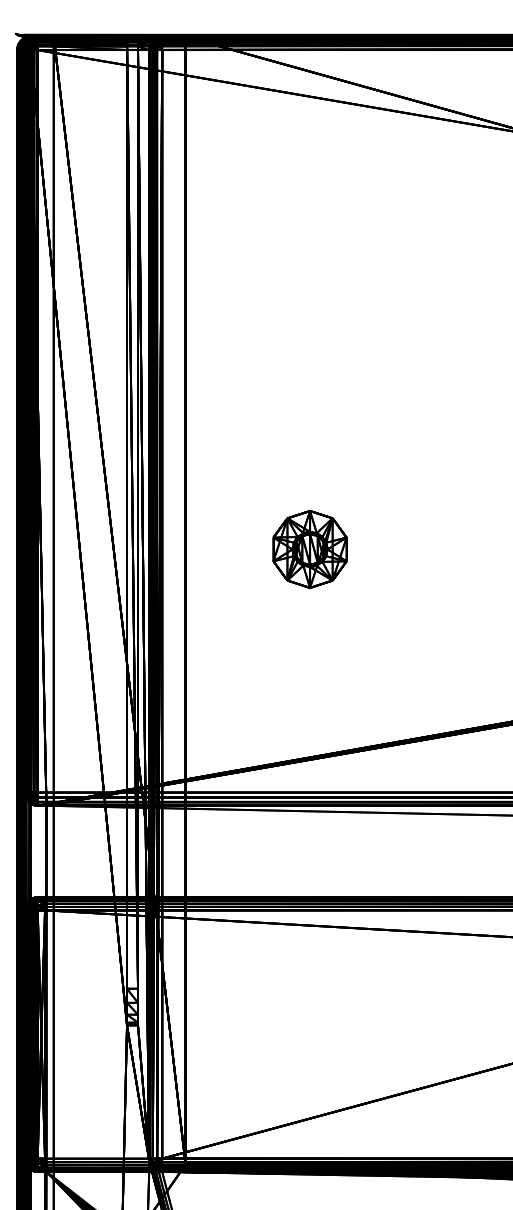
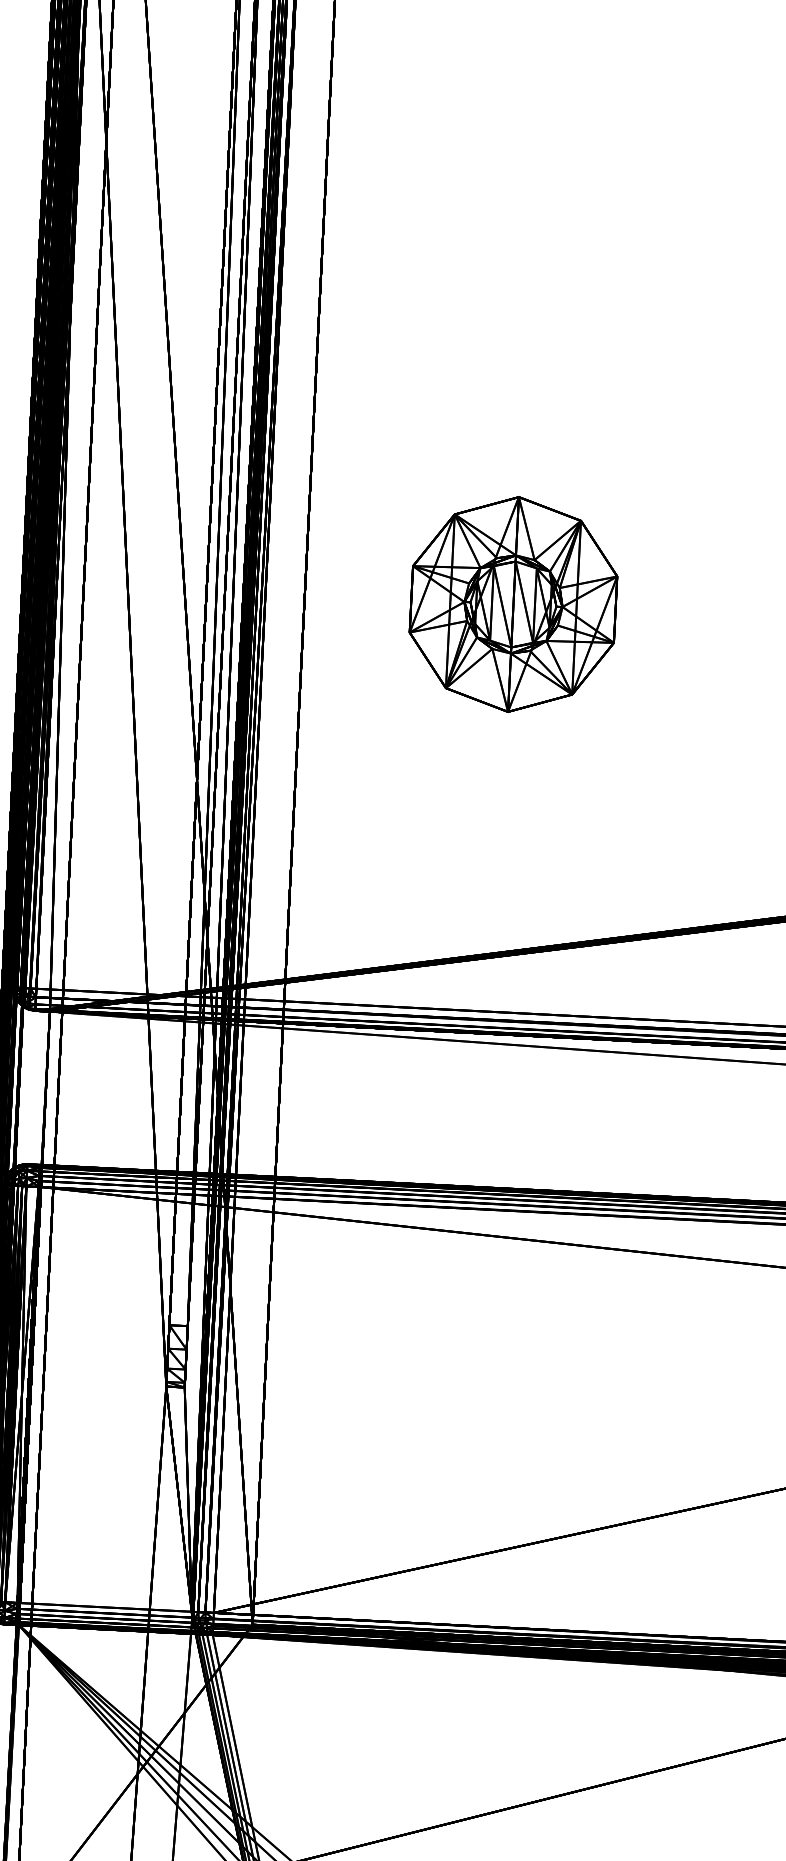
part: (309, 549) -> (512, 604), size x1.67

